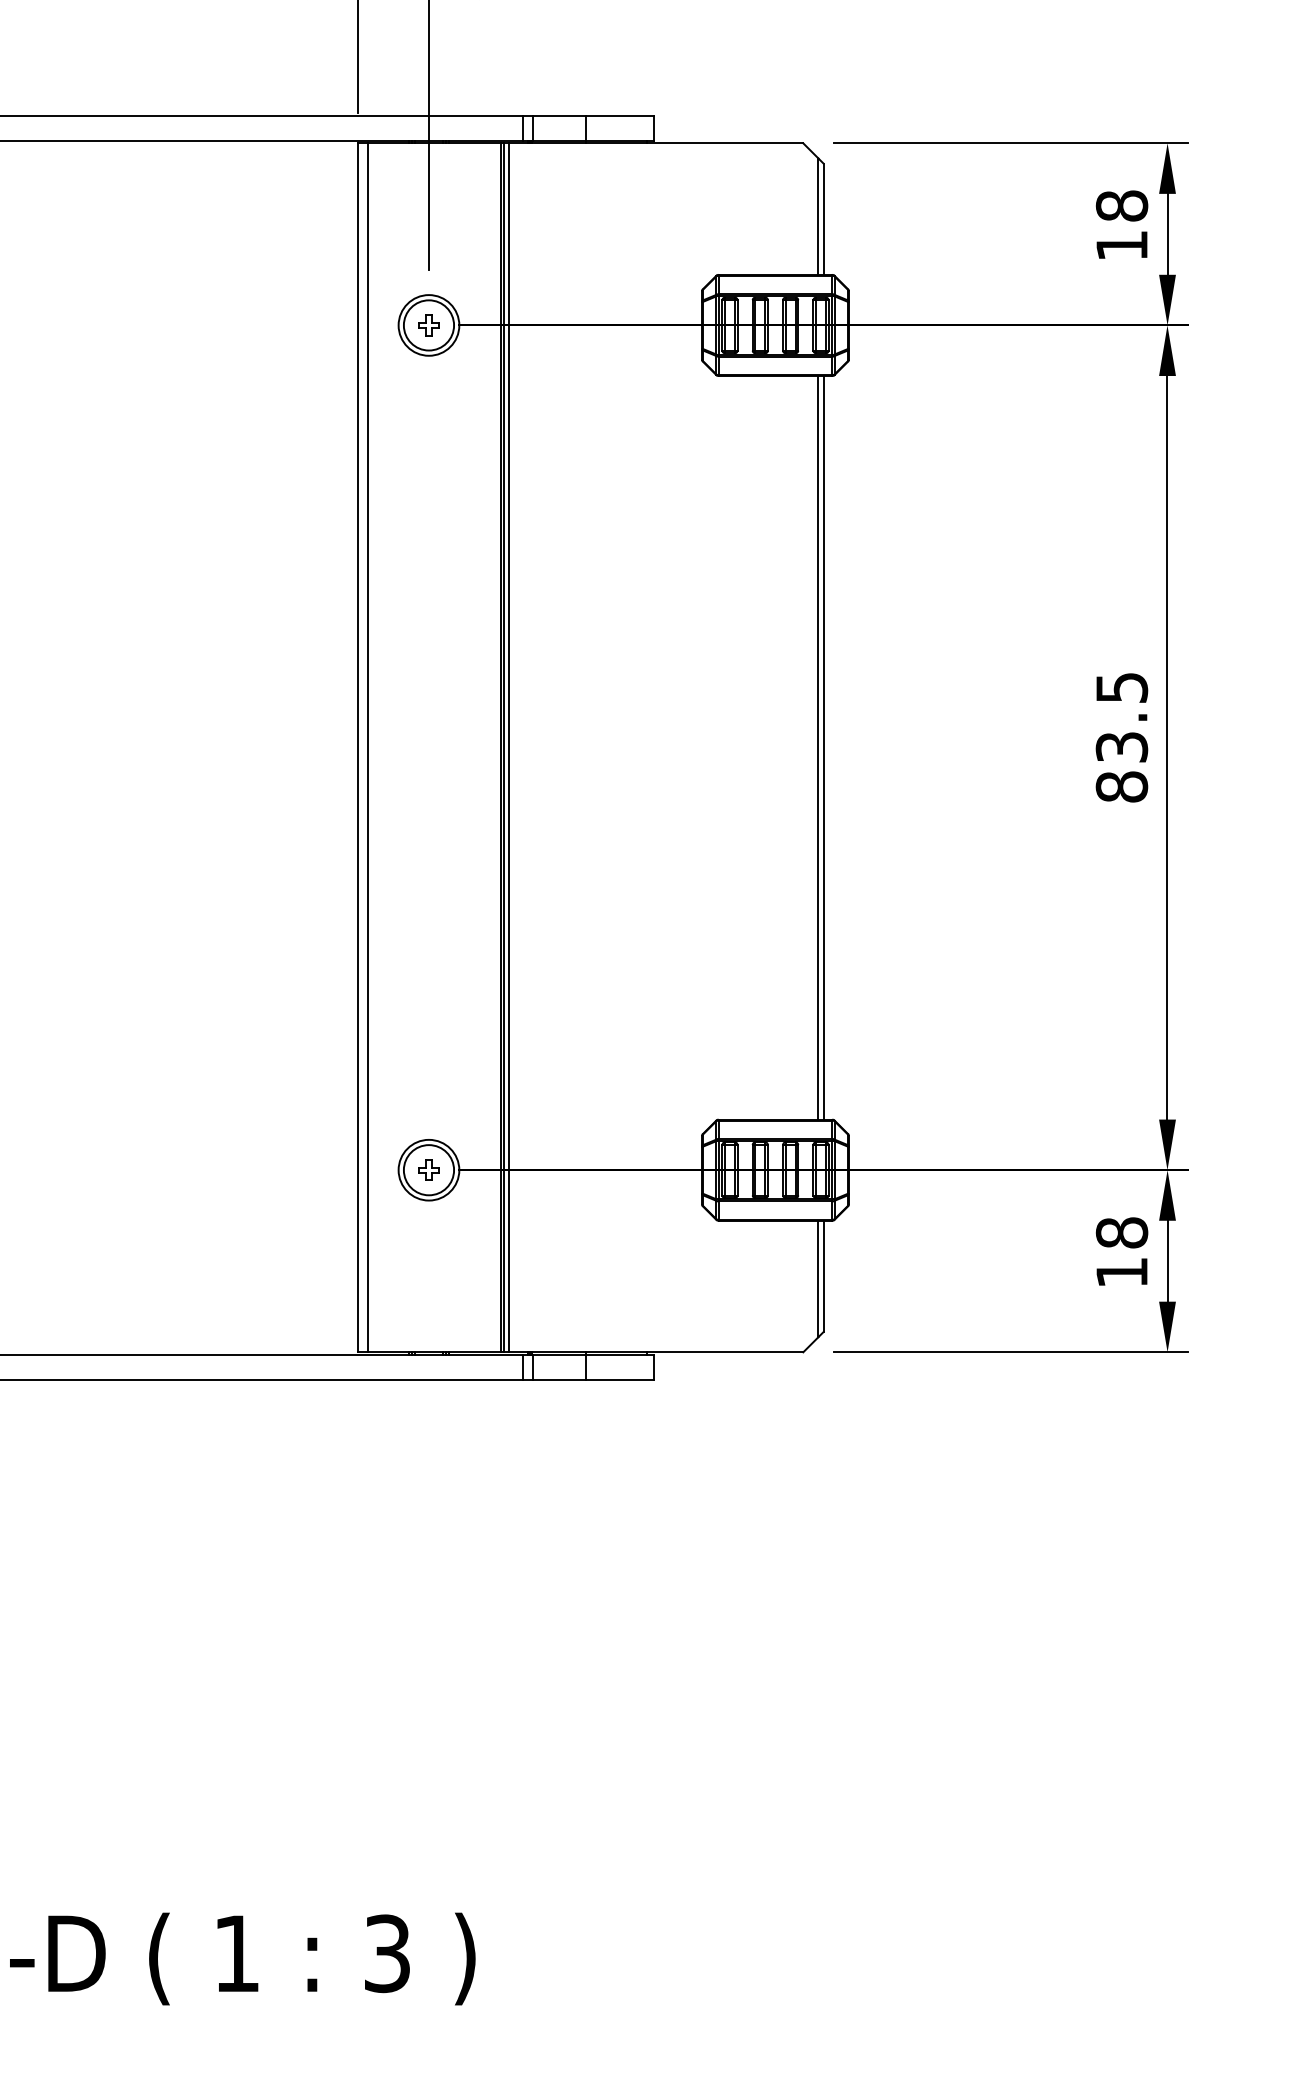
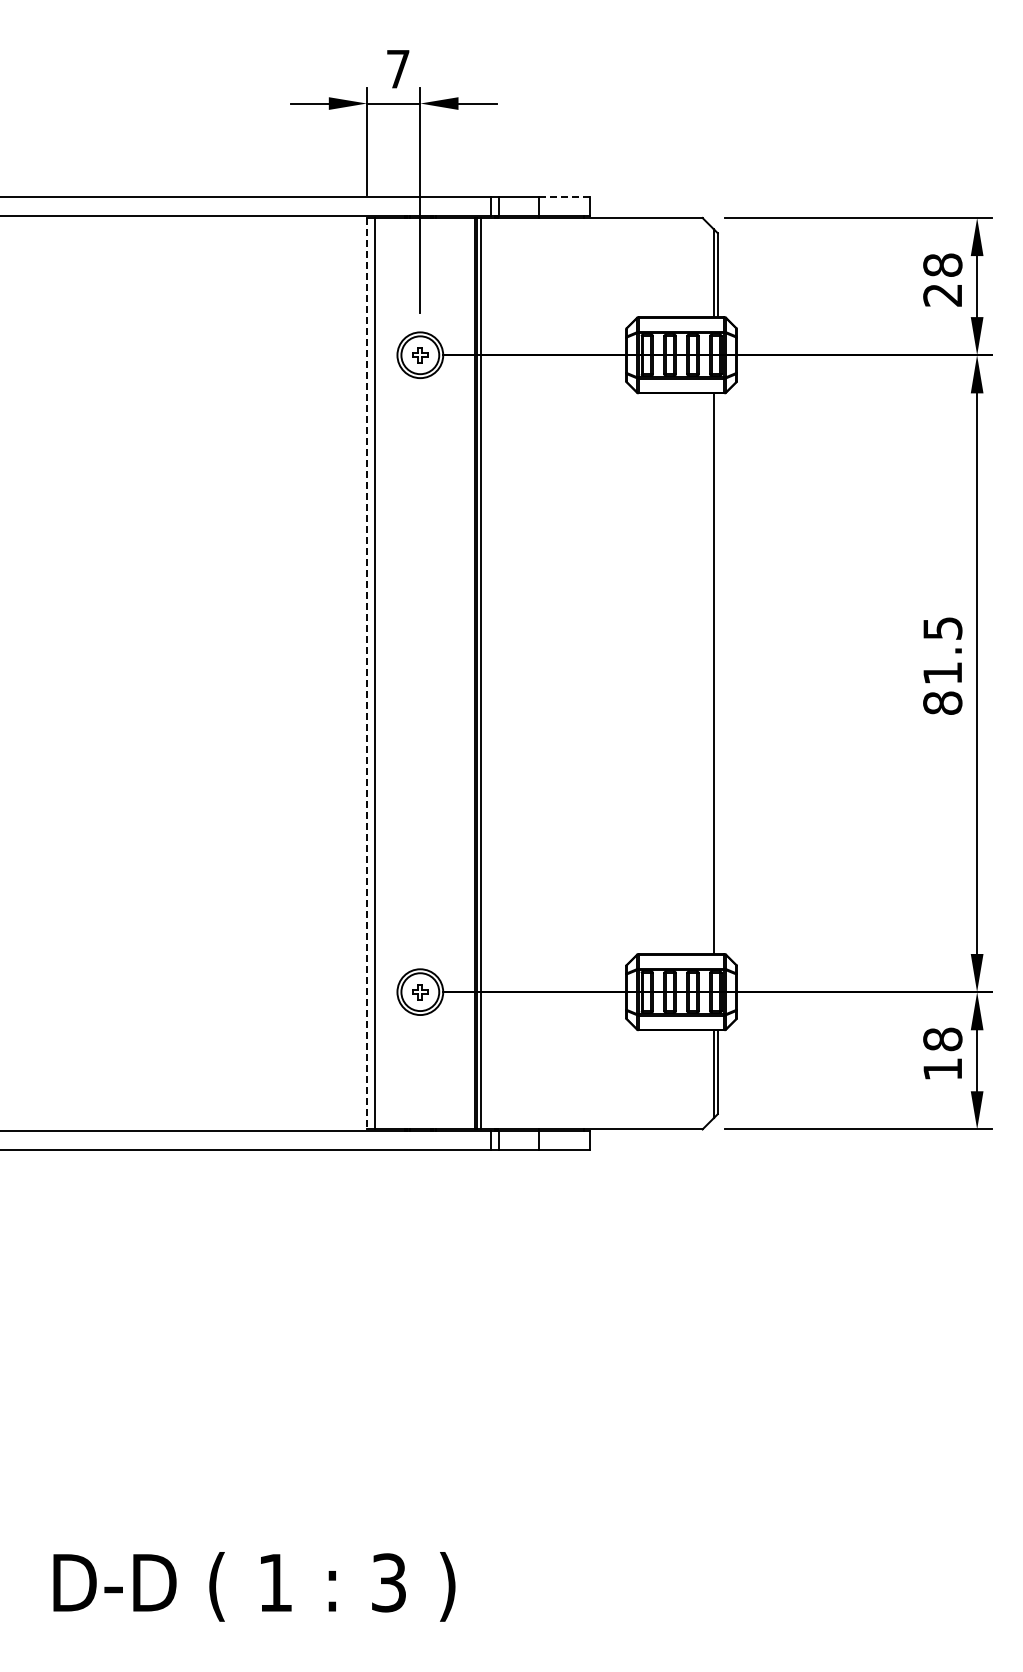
line: (620, 116) -> (564, 197), solid -> dashed
text: (1121, 246) -> (942, 295), 18 -> 28
line: (357, 747) -> (366, 673), solid -> dashed
line: (823, 747) -> (717, 673), removed
text: (1121, 747) -> (942, 673), 83.5 -> 81.5

